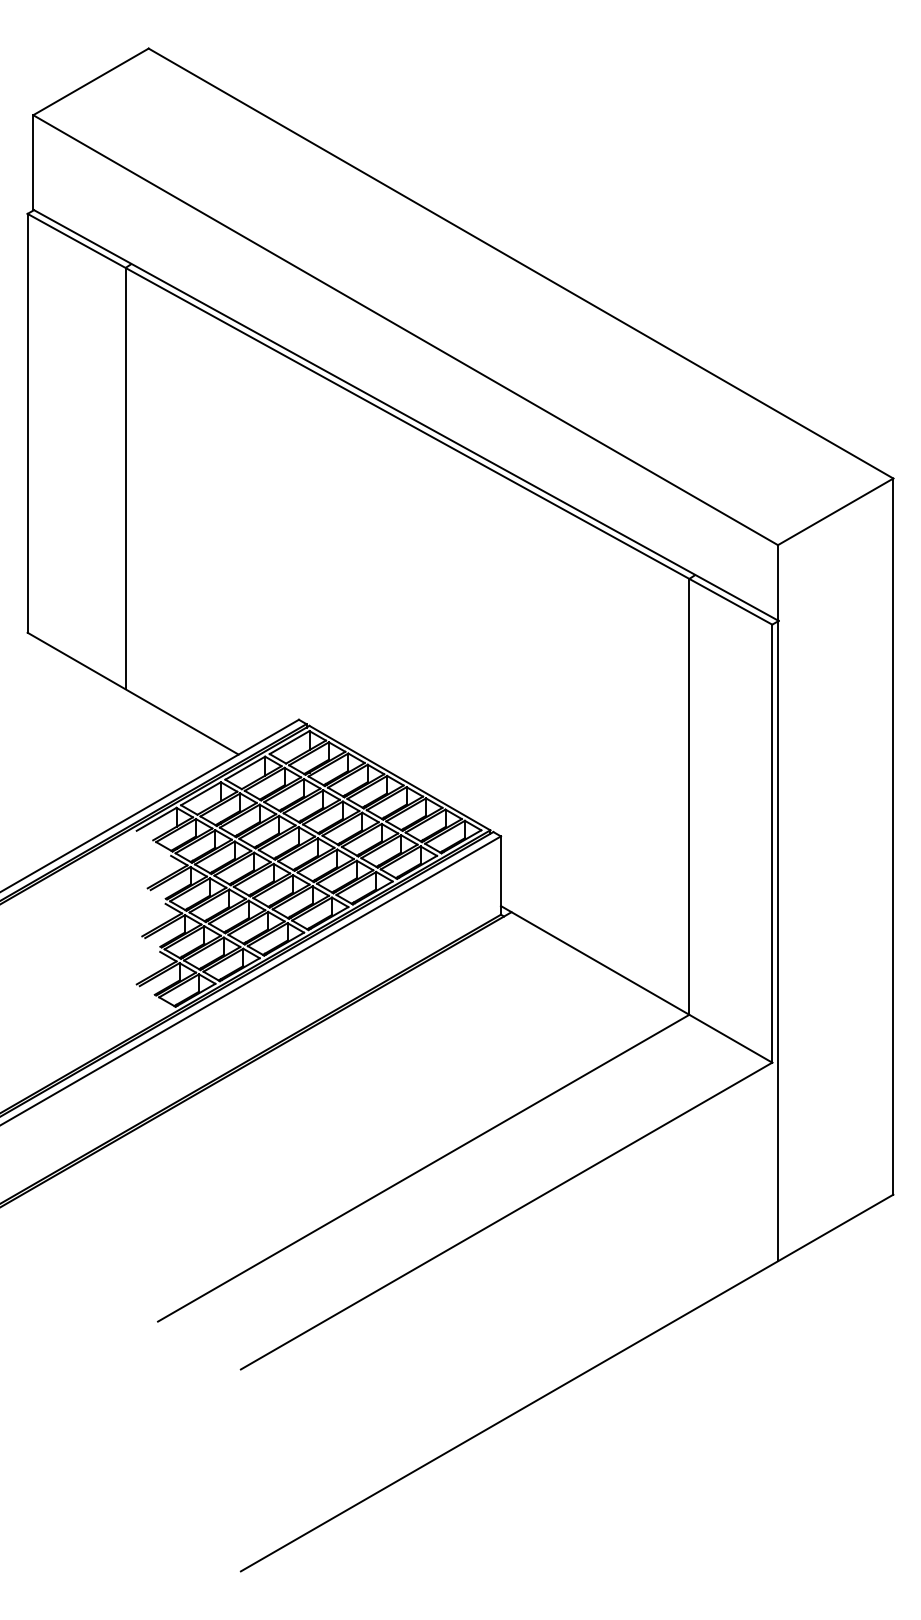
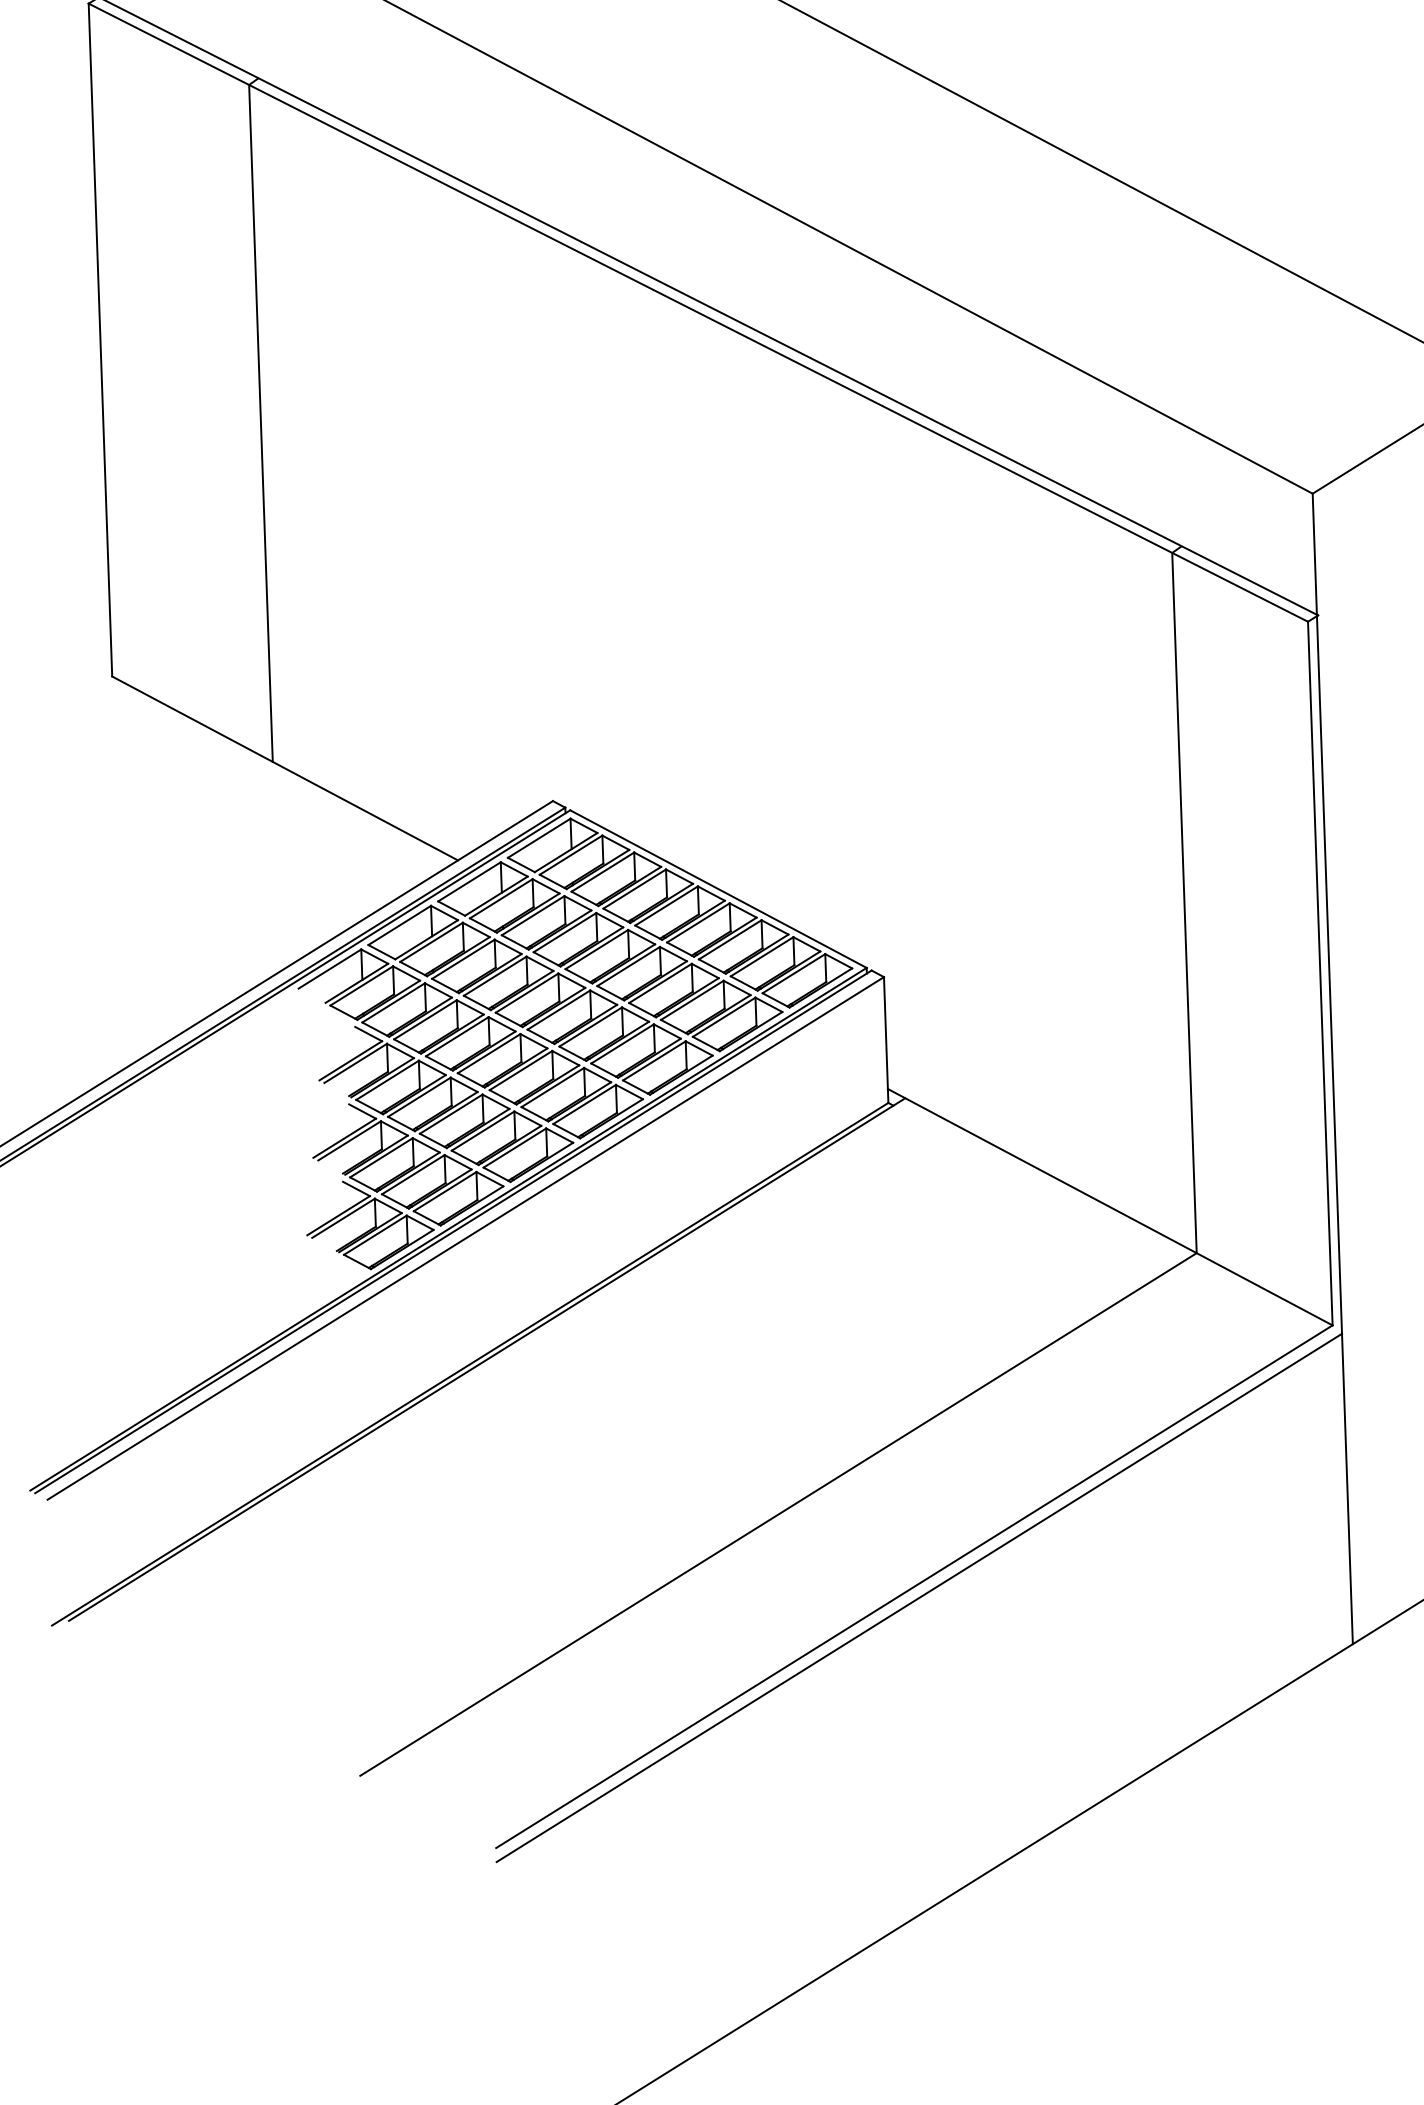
line: (508, 1223) -> (917, 1598), added

